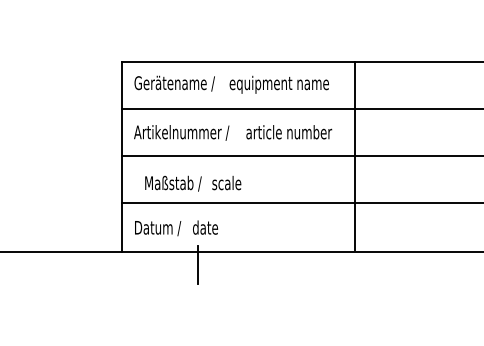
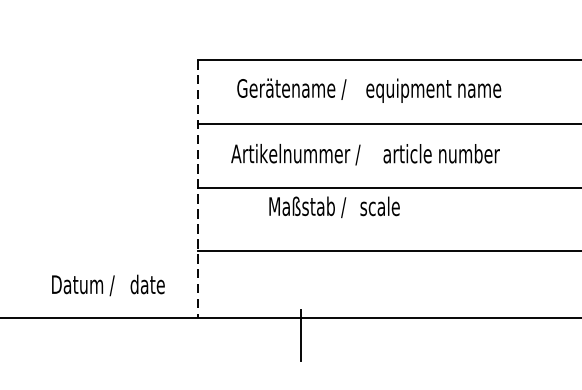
text: (231, 84) -> (368, 90), moved
text: (233, 132) -> (366, 154), moved
line: (355, 156) -> (515, 187), removed
line: (121, 157) -> (197, 189), solid -> dashed
text: (193, 183) -> (334, 206), moved
text: (176, 228) -> (108, 285), moved

